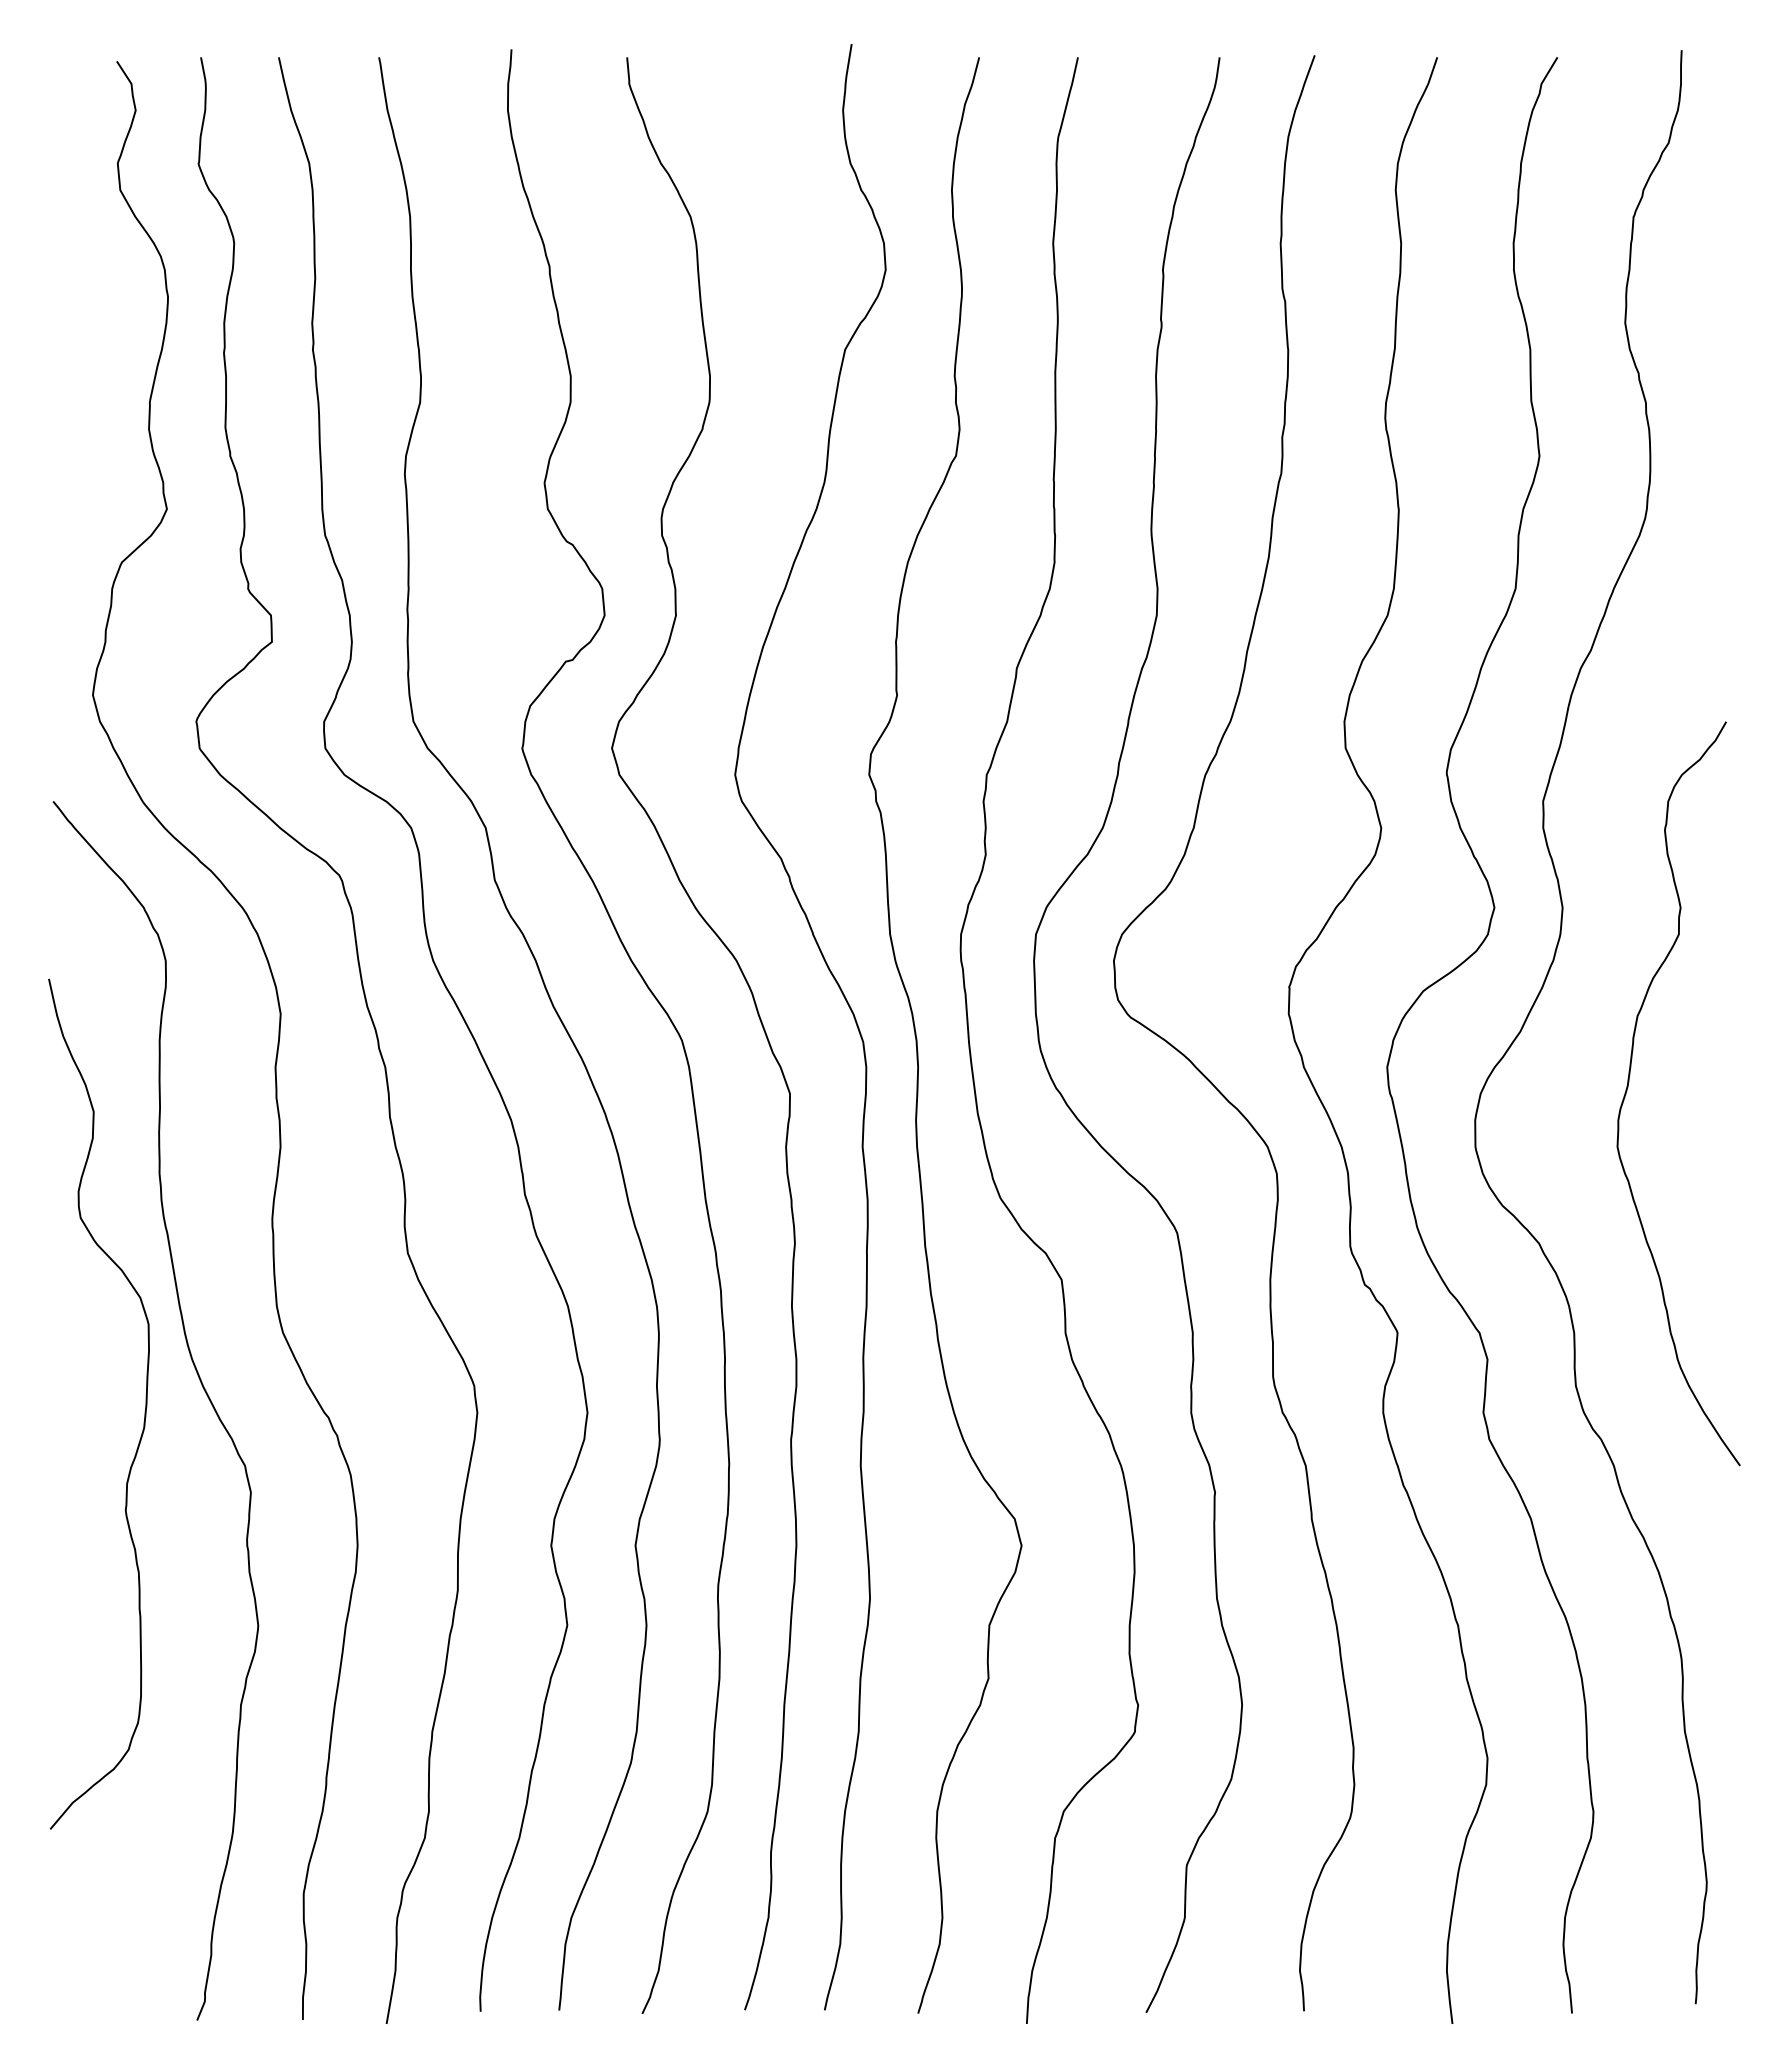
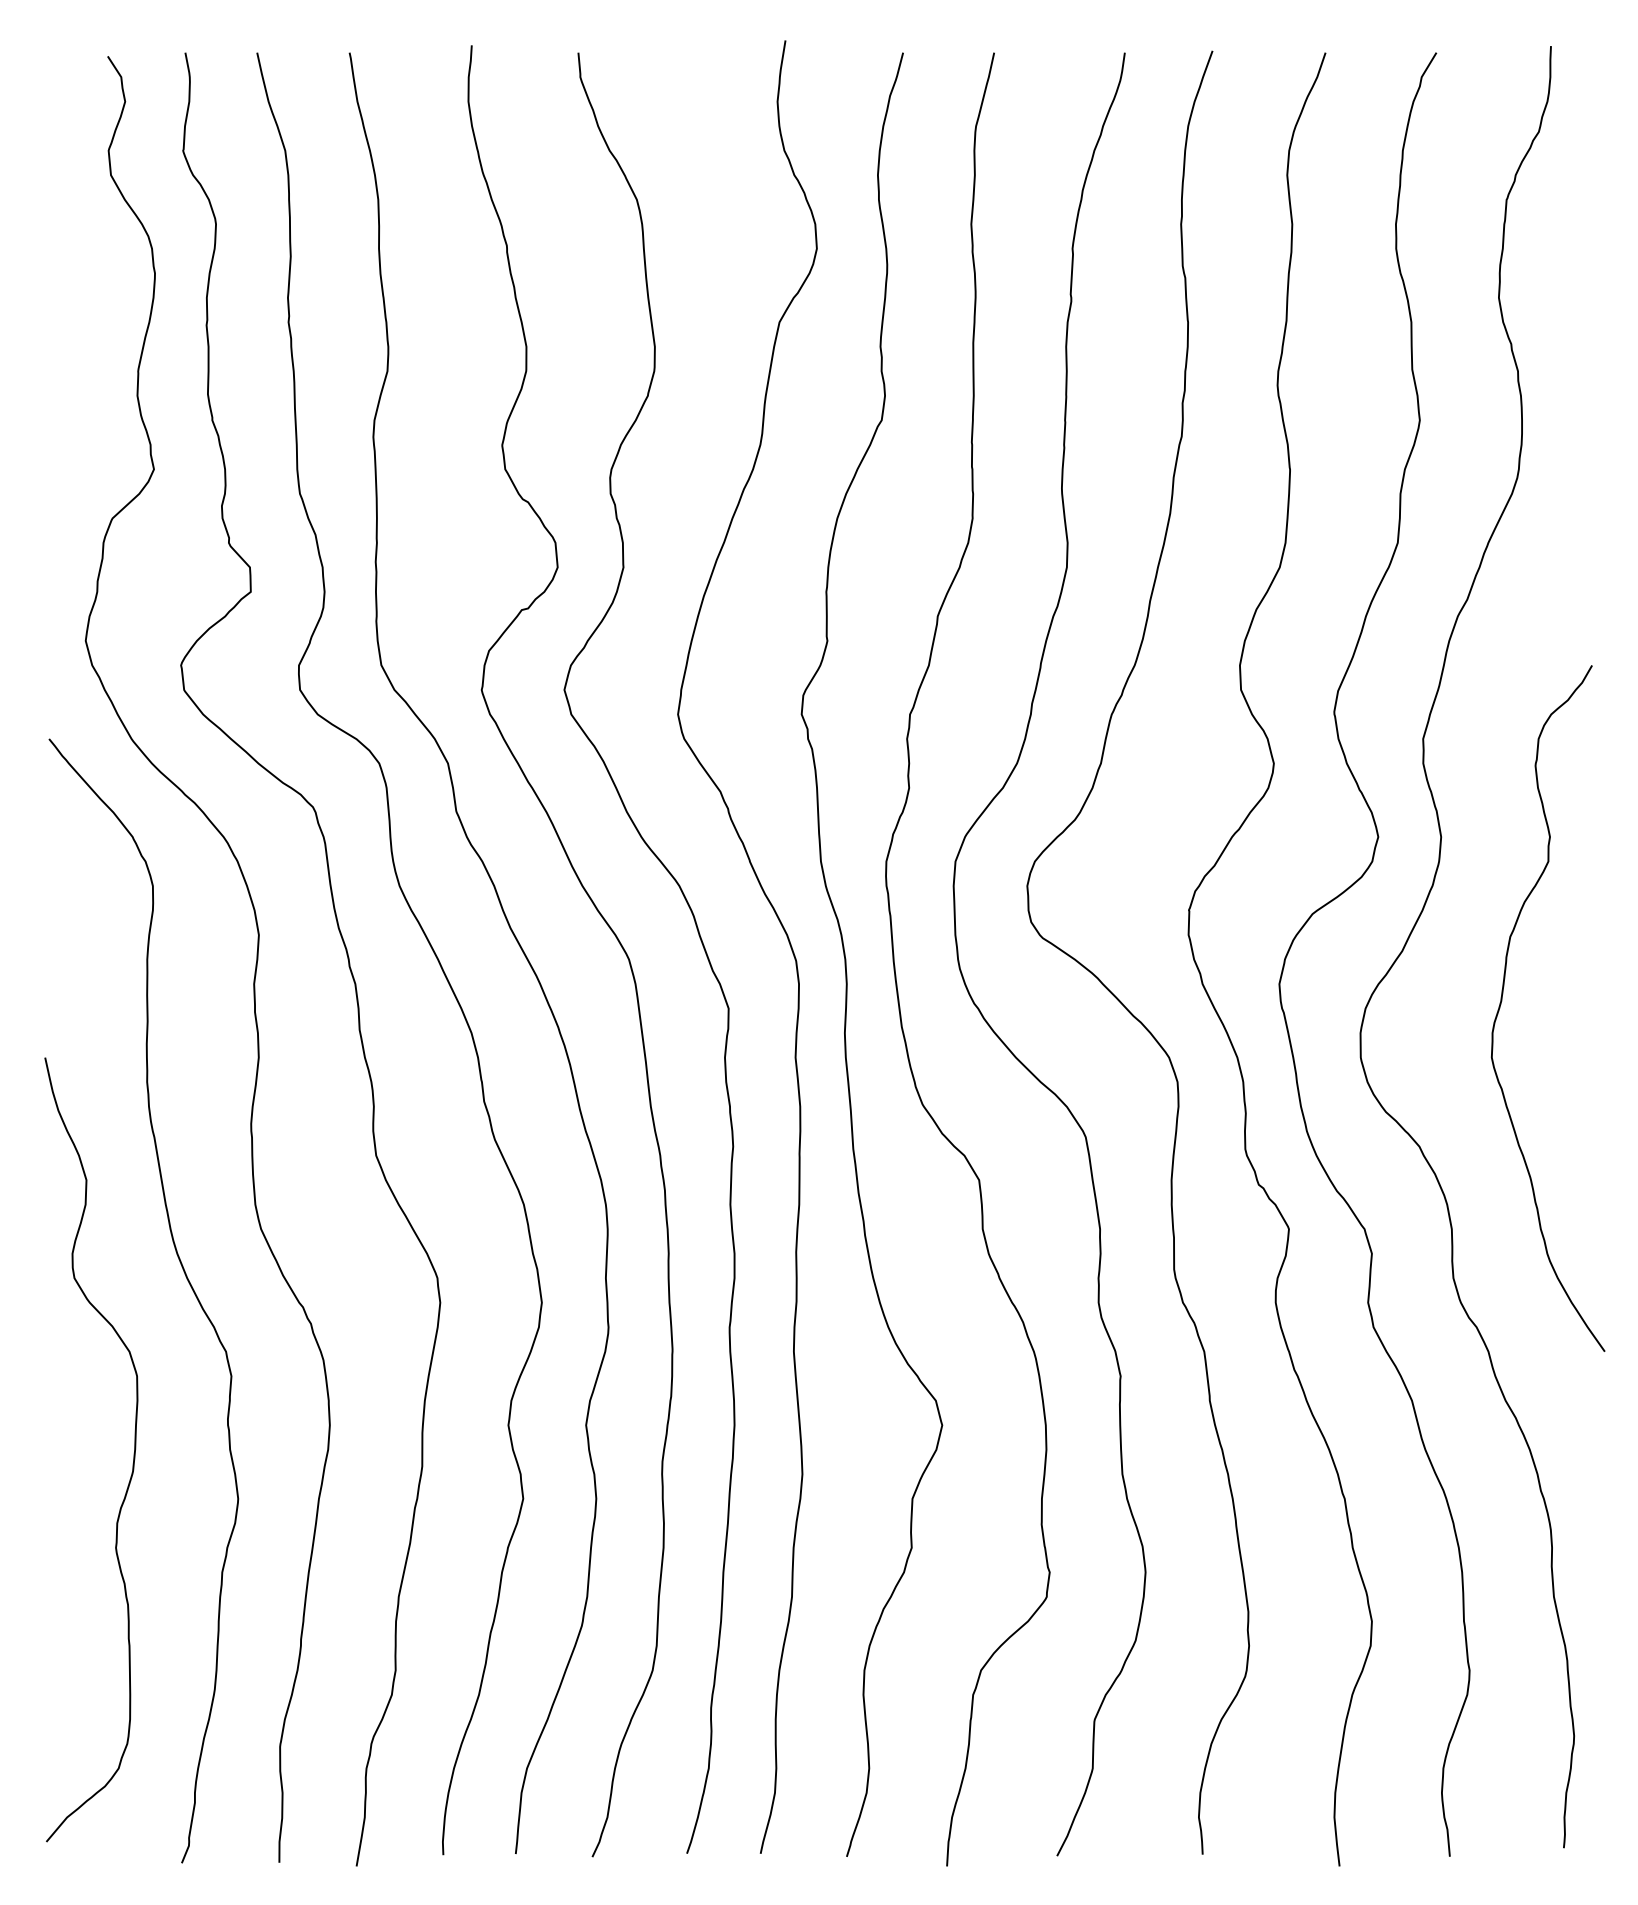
curve: (144, 1408) -> (133, 1453), moved

